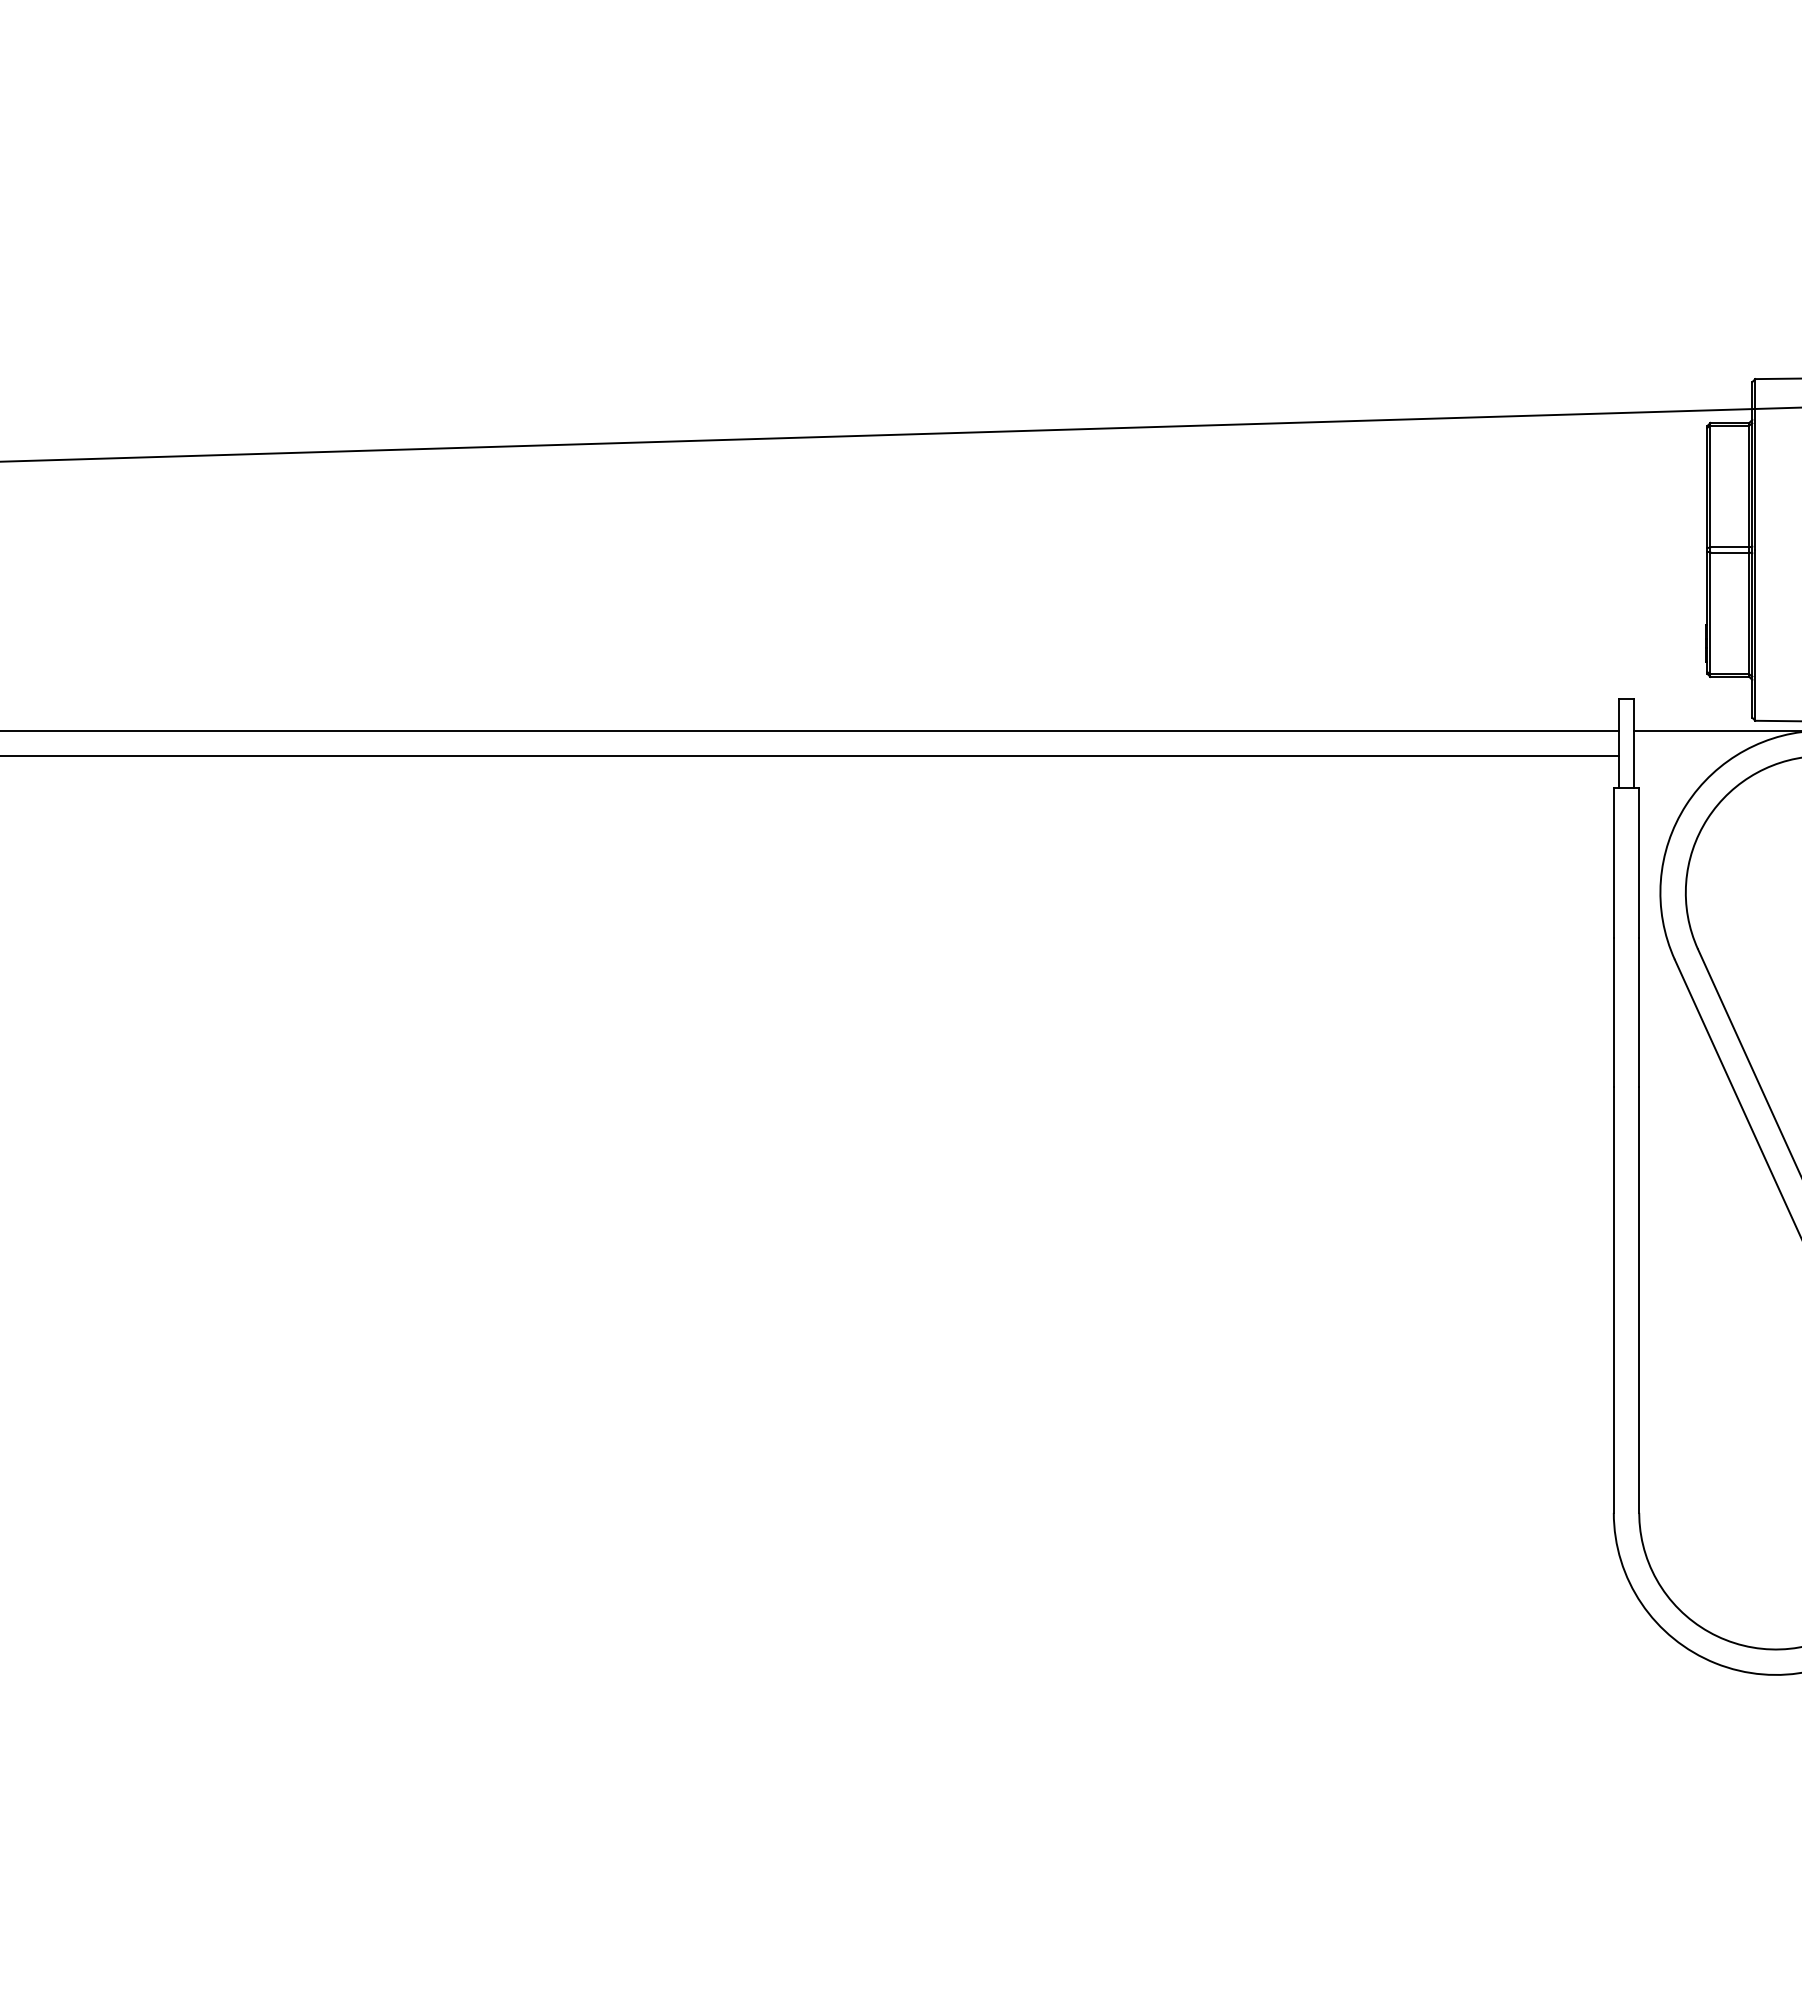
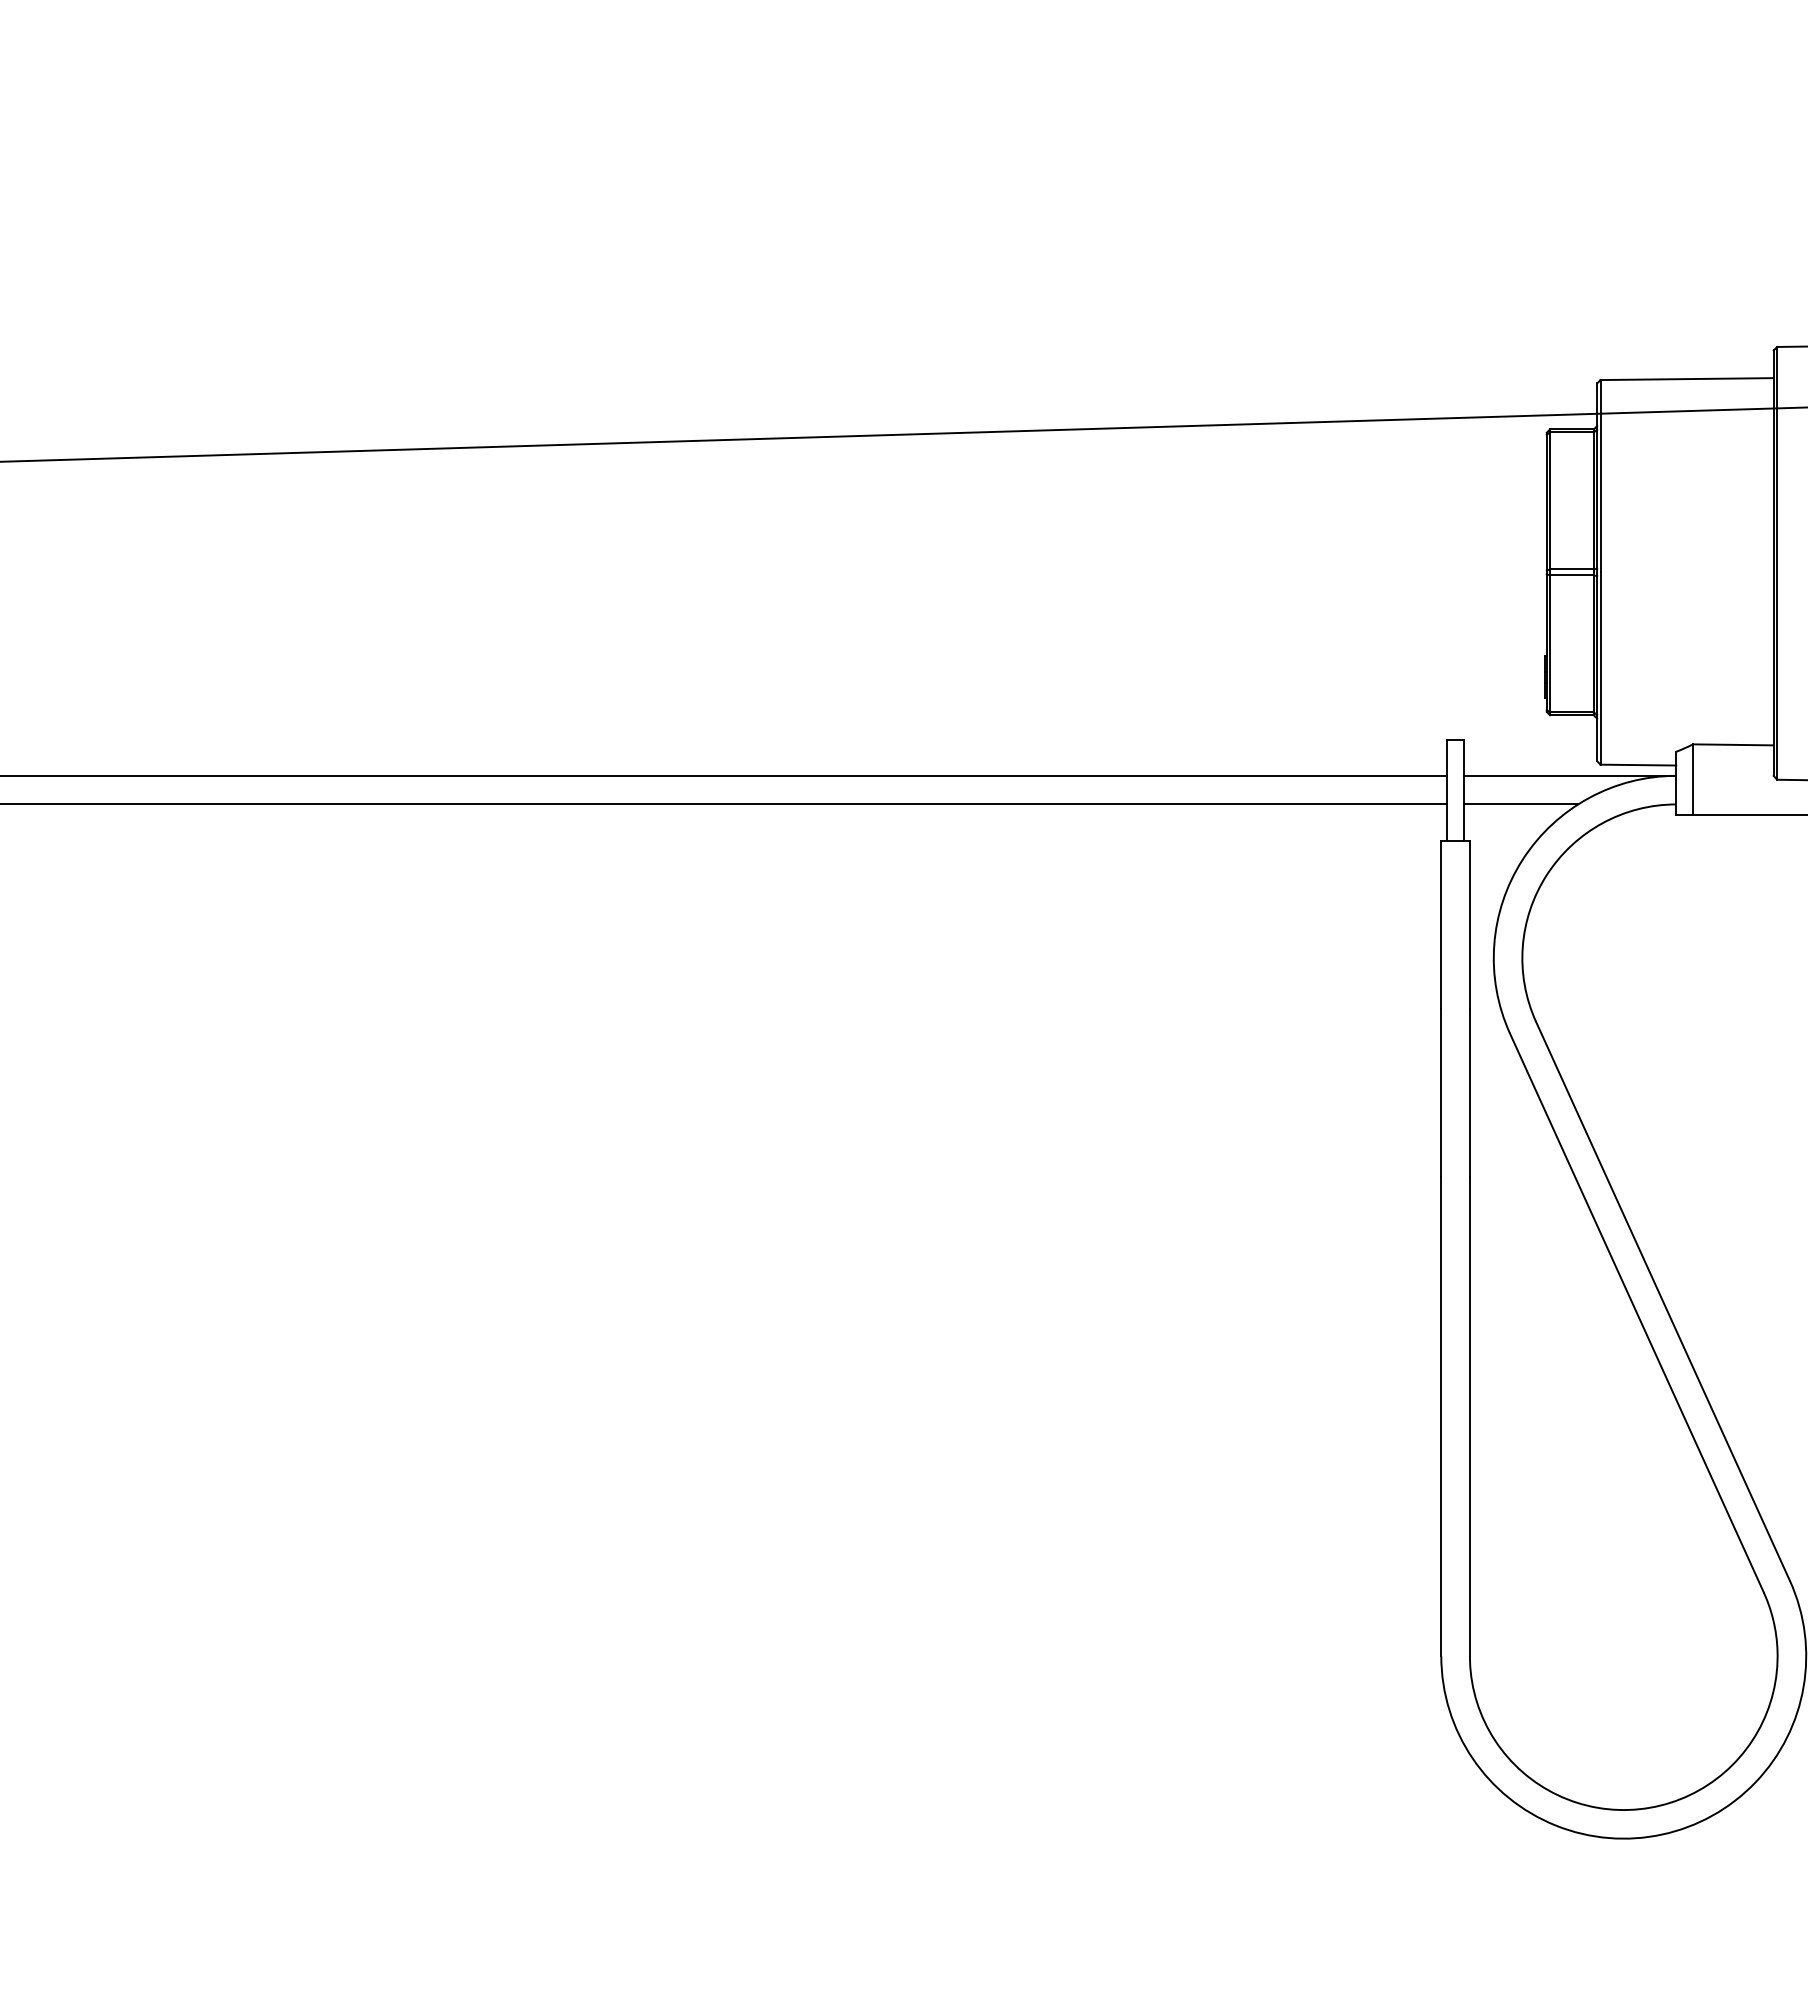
line: (1684, 756) -> (1520, 804), added

